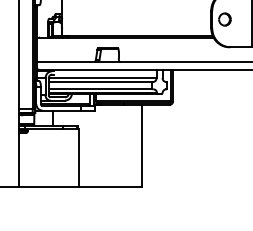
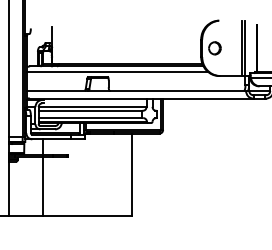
line: (127, 43) -> (117, 72), added
line: (79, 157) -> (43, 186), moved

